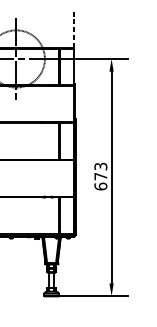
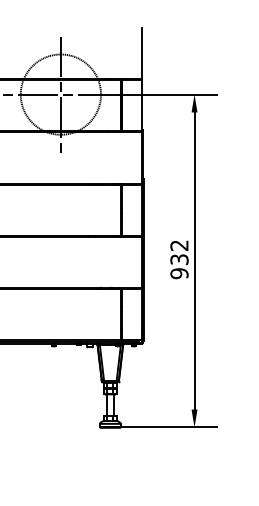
line: (73, 29) -> (141, 53), dashed -> solid
text: (100, 176) -> (179, 259), 673 -> 932

